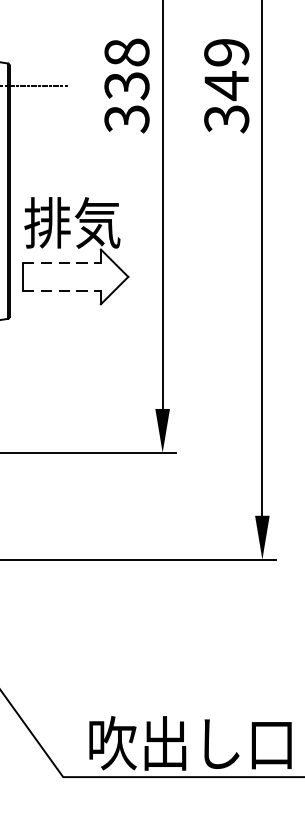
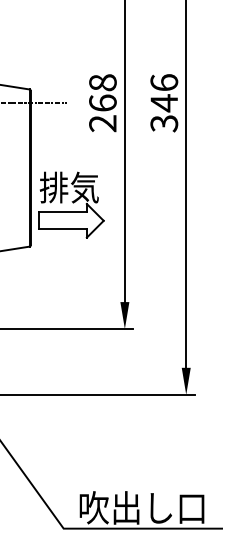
text: (227, 52) -> (164, 82), 349 -> 346
text: (126, 102) -> (102, 113), 338 -> 268
line: (62, 263) -> (63, 212), dashed -> solid
line: (62, 291) -> (63, 229), dashed -> solid

